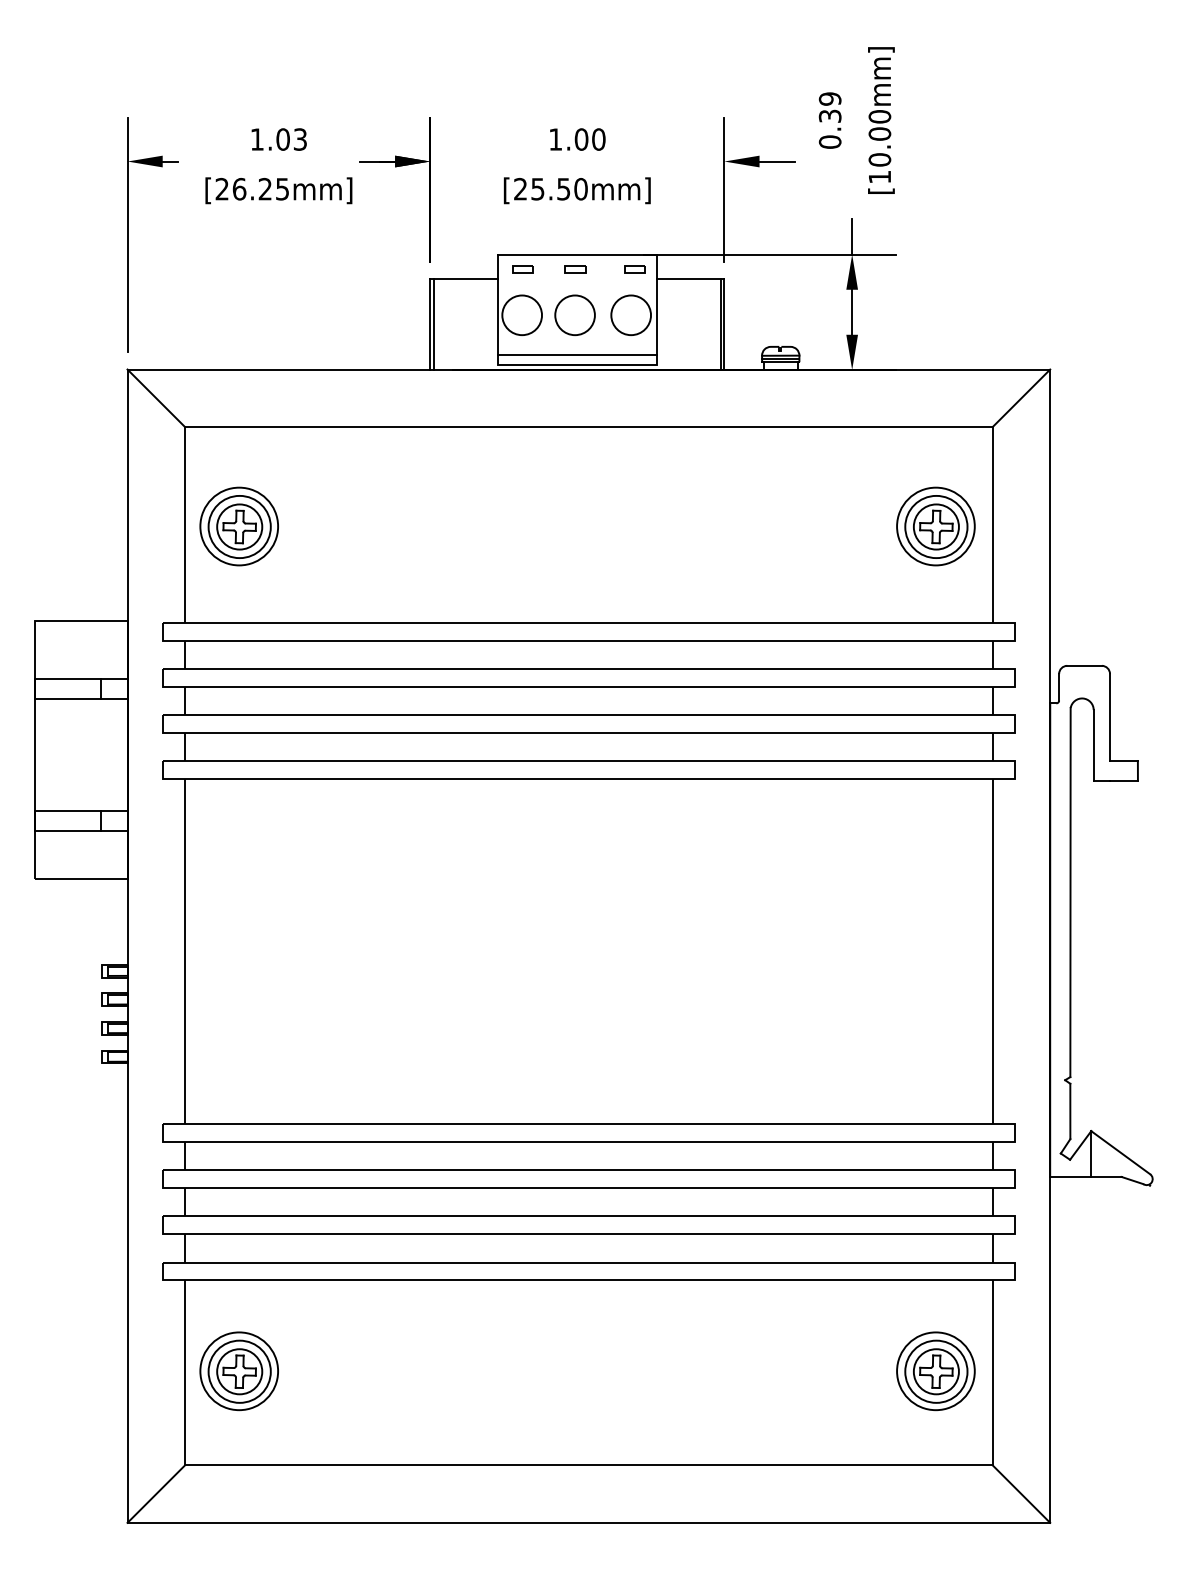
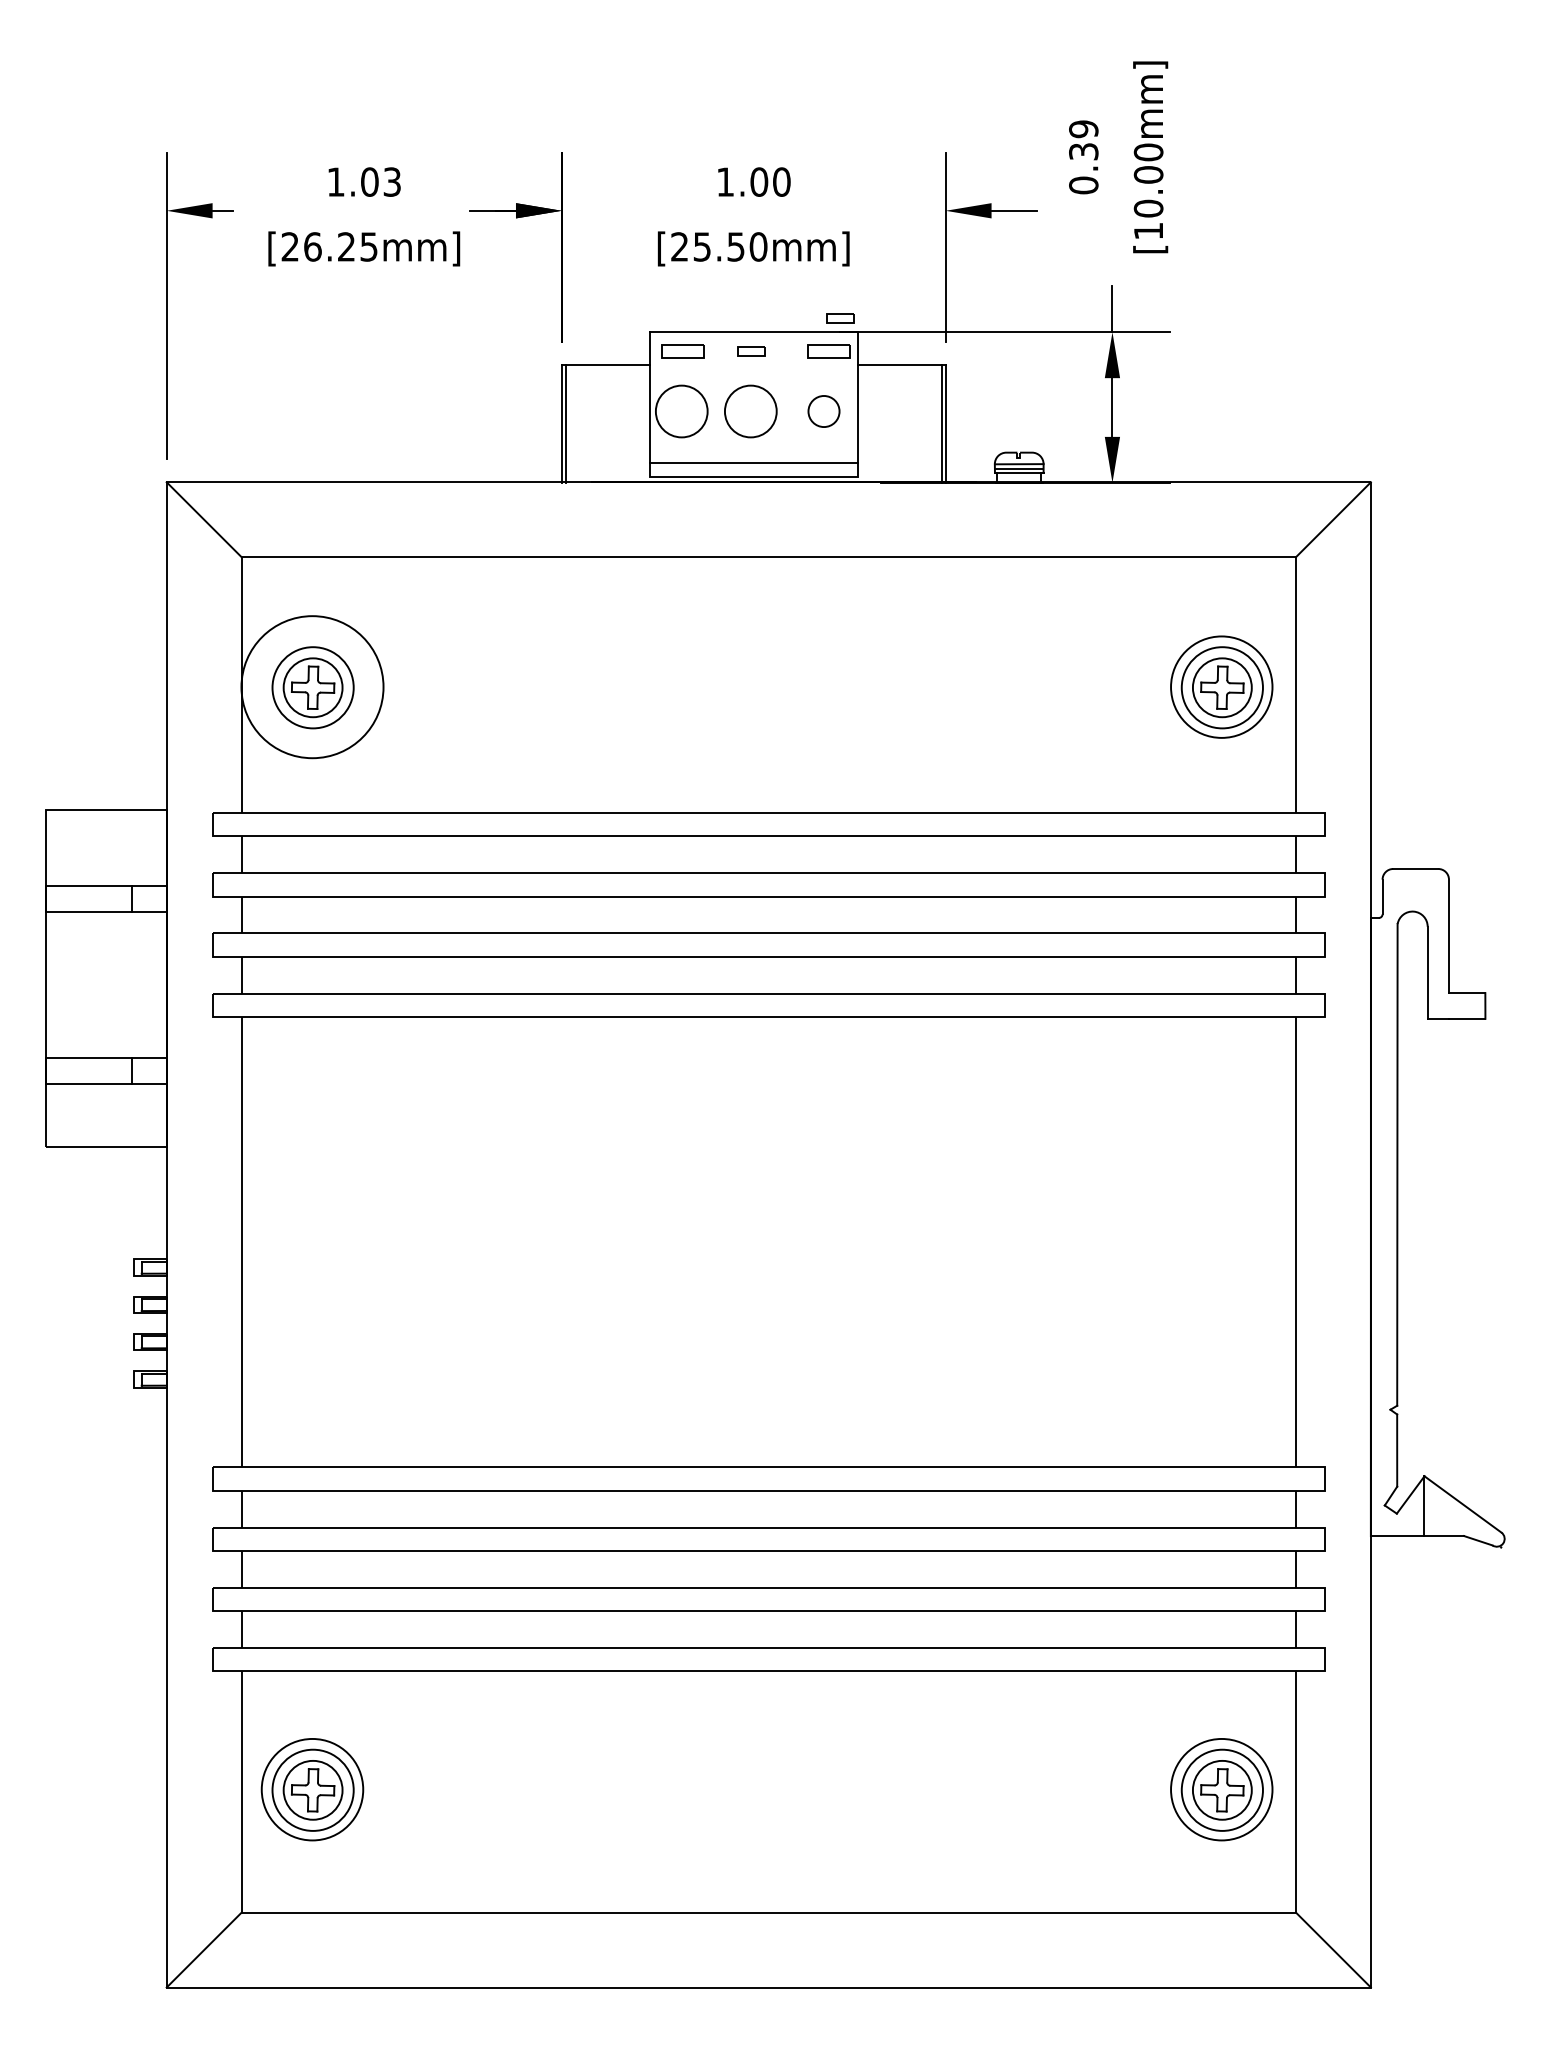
part: (643, 244) -> (840, 318), added
part: (522, 269) -> (682, 351), size x1.6
part: (634, 269) -> (828, 351), size x1.6
circle: (630, 315) -> (823, 411), size x0.6
circle: (239, 526) -> (312, 686), size x1.4

